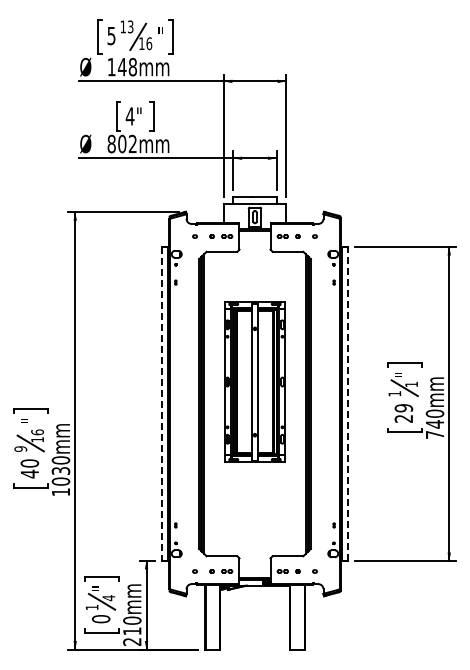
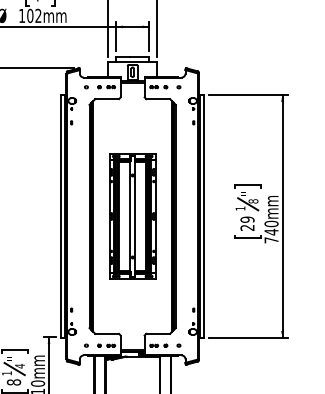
text: (111, 143) -> (21, 15), 802mm -> 102mm
part: (254, 381) -> (132, 216), moved
text: (411, 384) -> (253, 201), 1 -> 8
line: (347, 403) -> (204, 216), dashed -> solid
line: (162, 404) -> (61, 216), dashed -> solid
text: (101, 619) -> (14, 382), 0 -> 8

